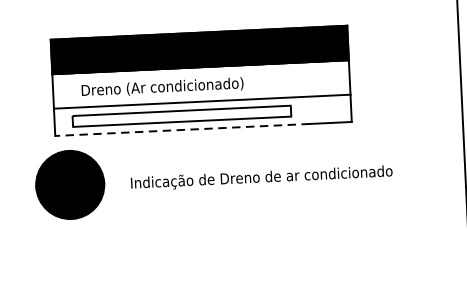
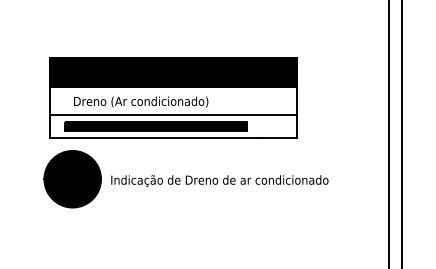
fill: (181, 116) -> (155, 126), added
line: (183, 130) -> (156, 138), dashed -> solid
part: (69, 185) -> (72, 179), moved

